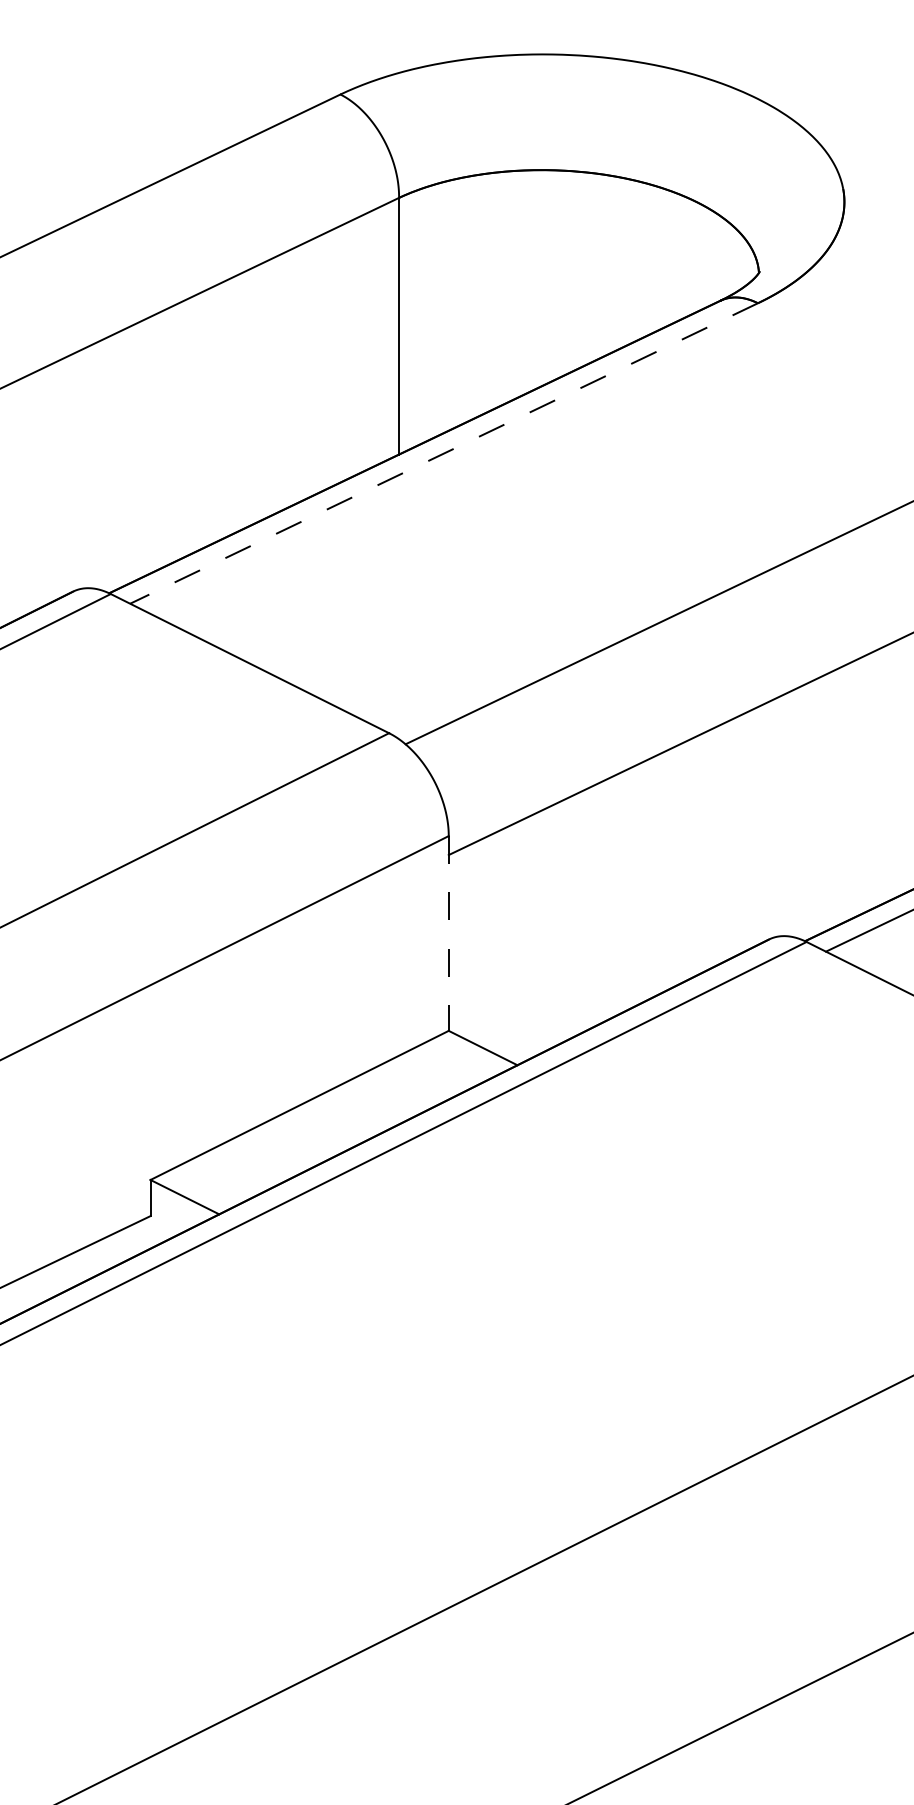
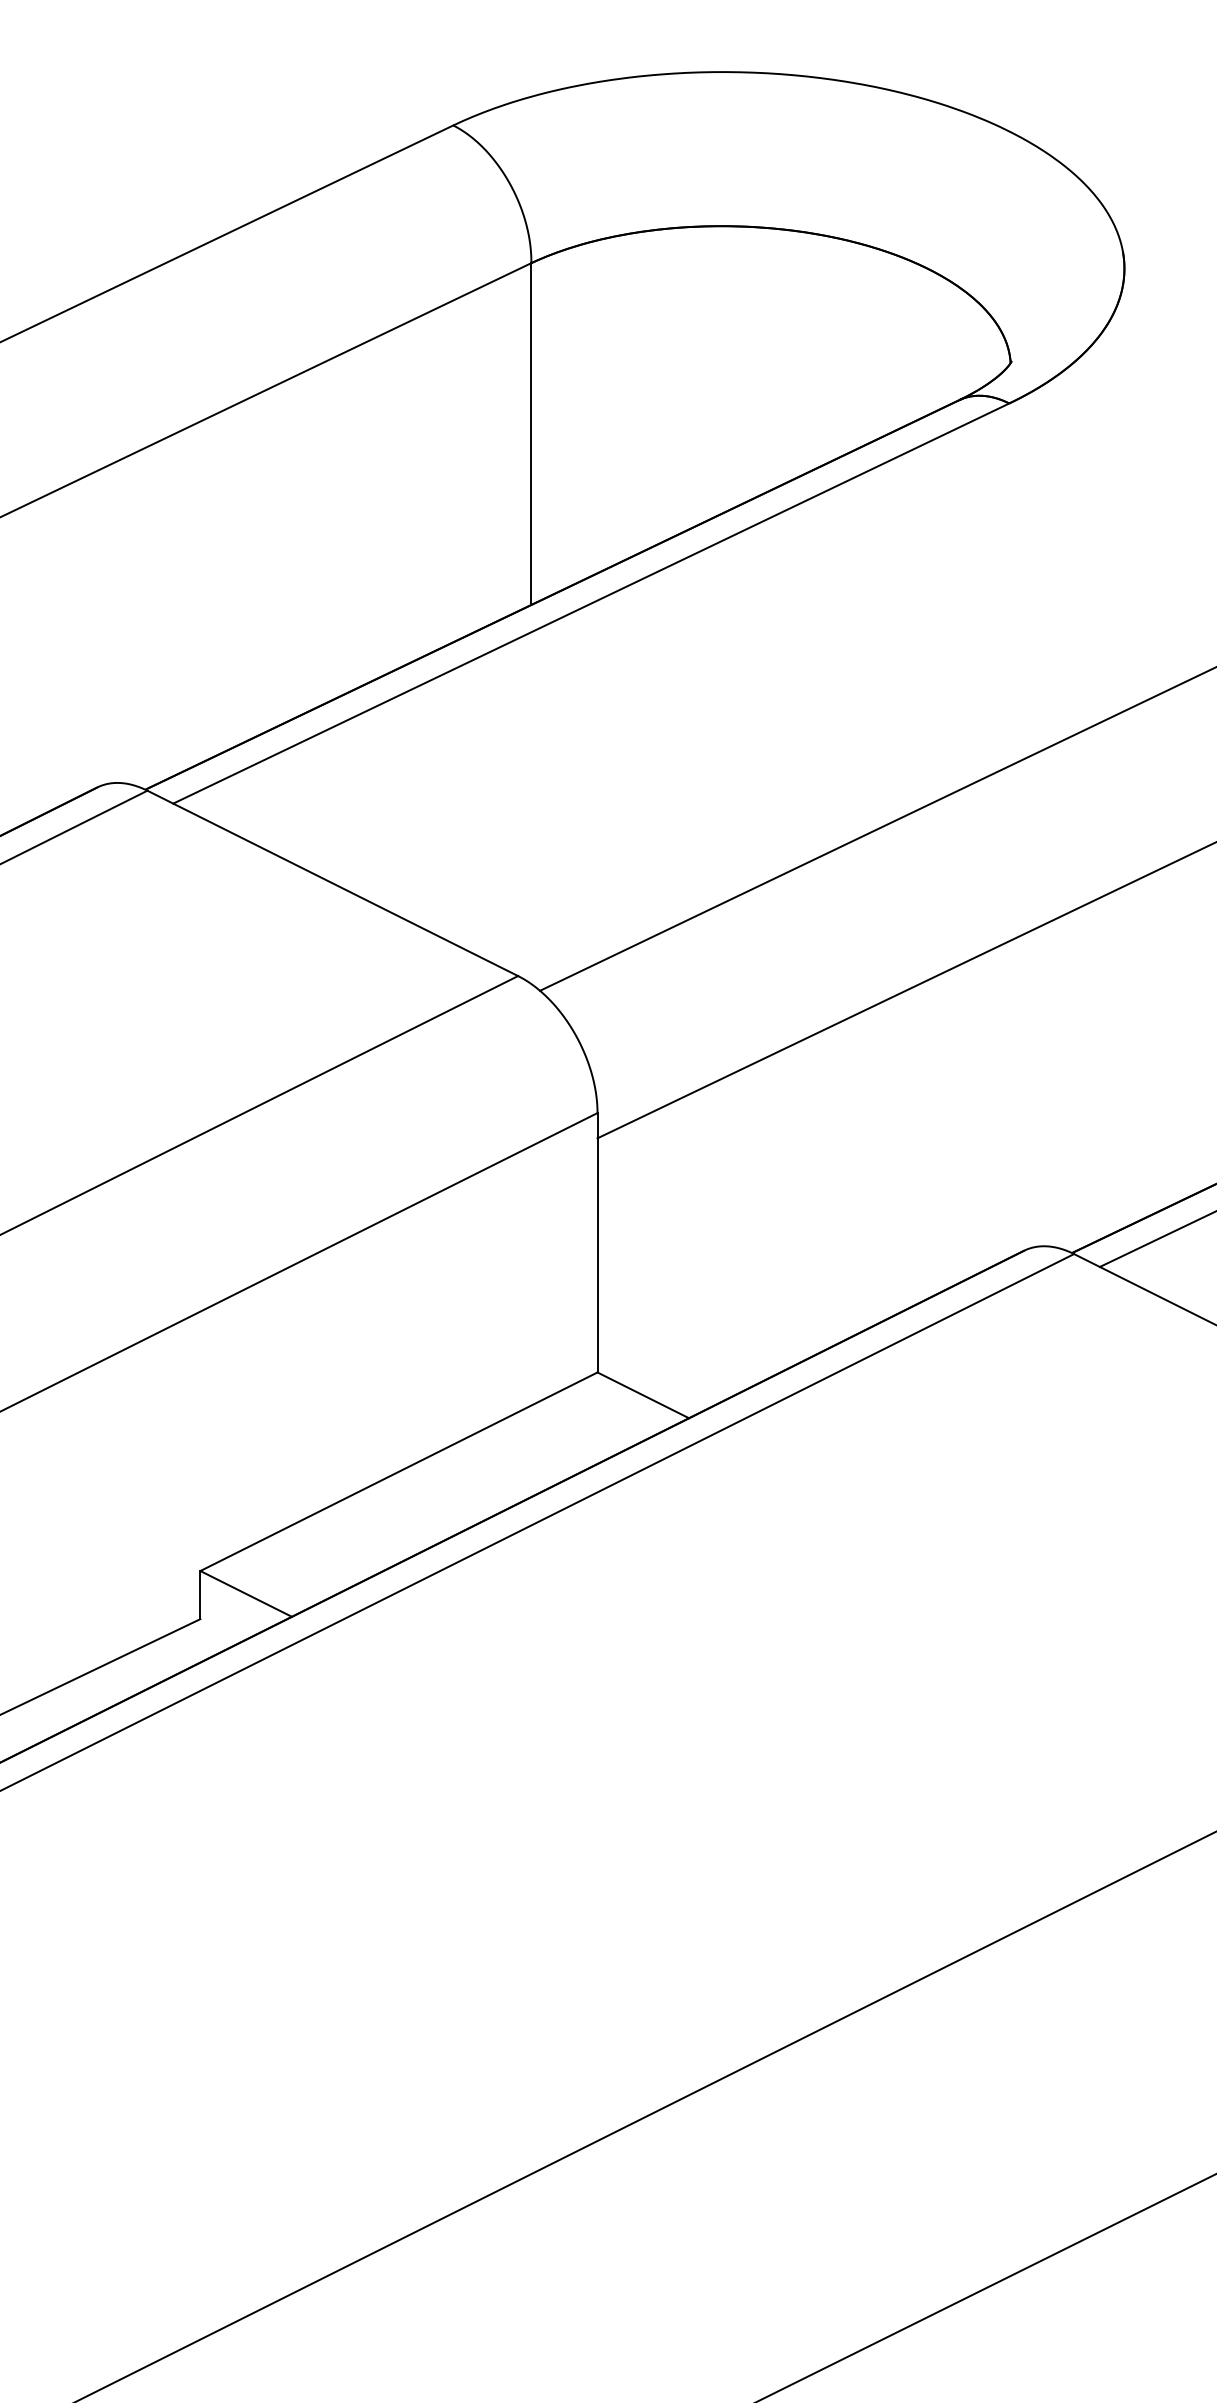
line: (443, 453) -> (590, 603), dashed -> solid
line: (448, 933) -> (597, 1242), dashed -> solid

